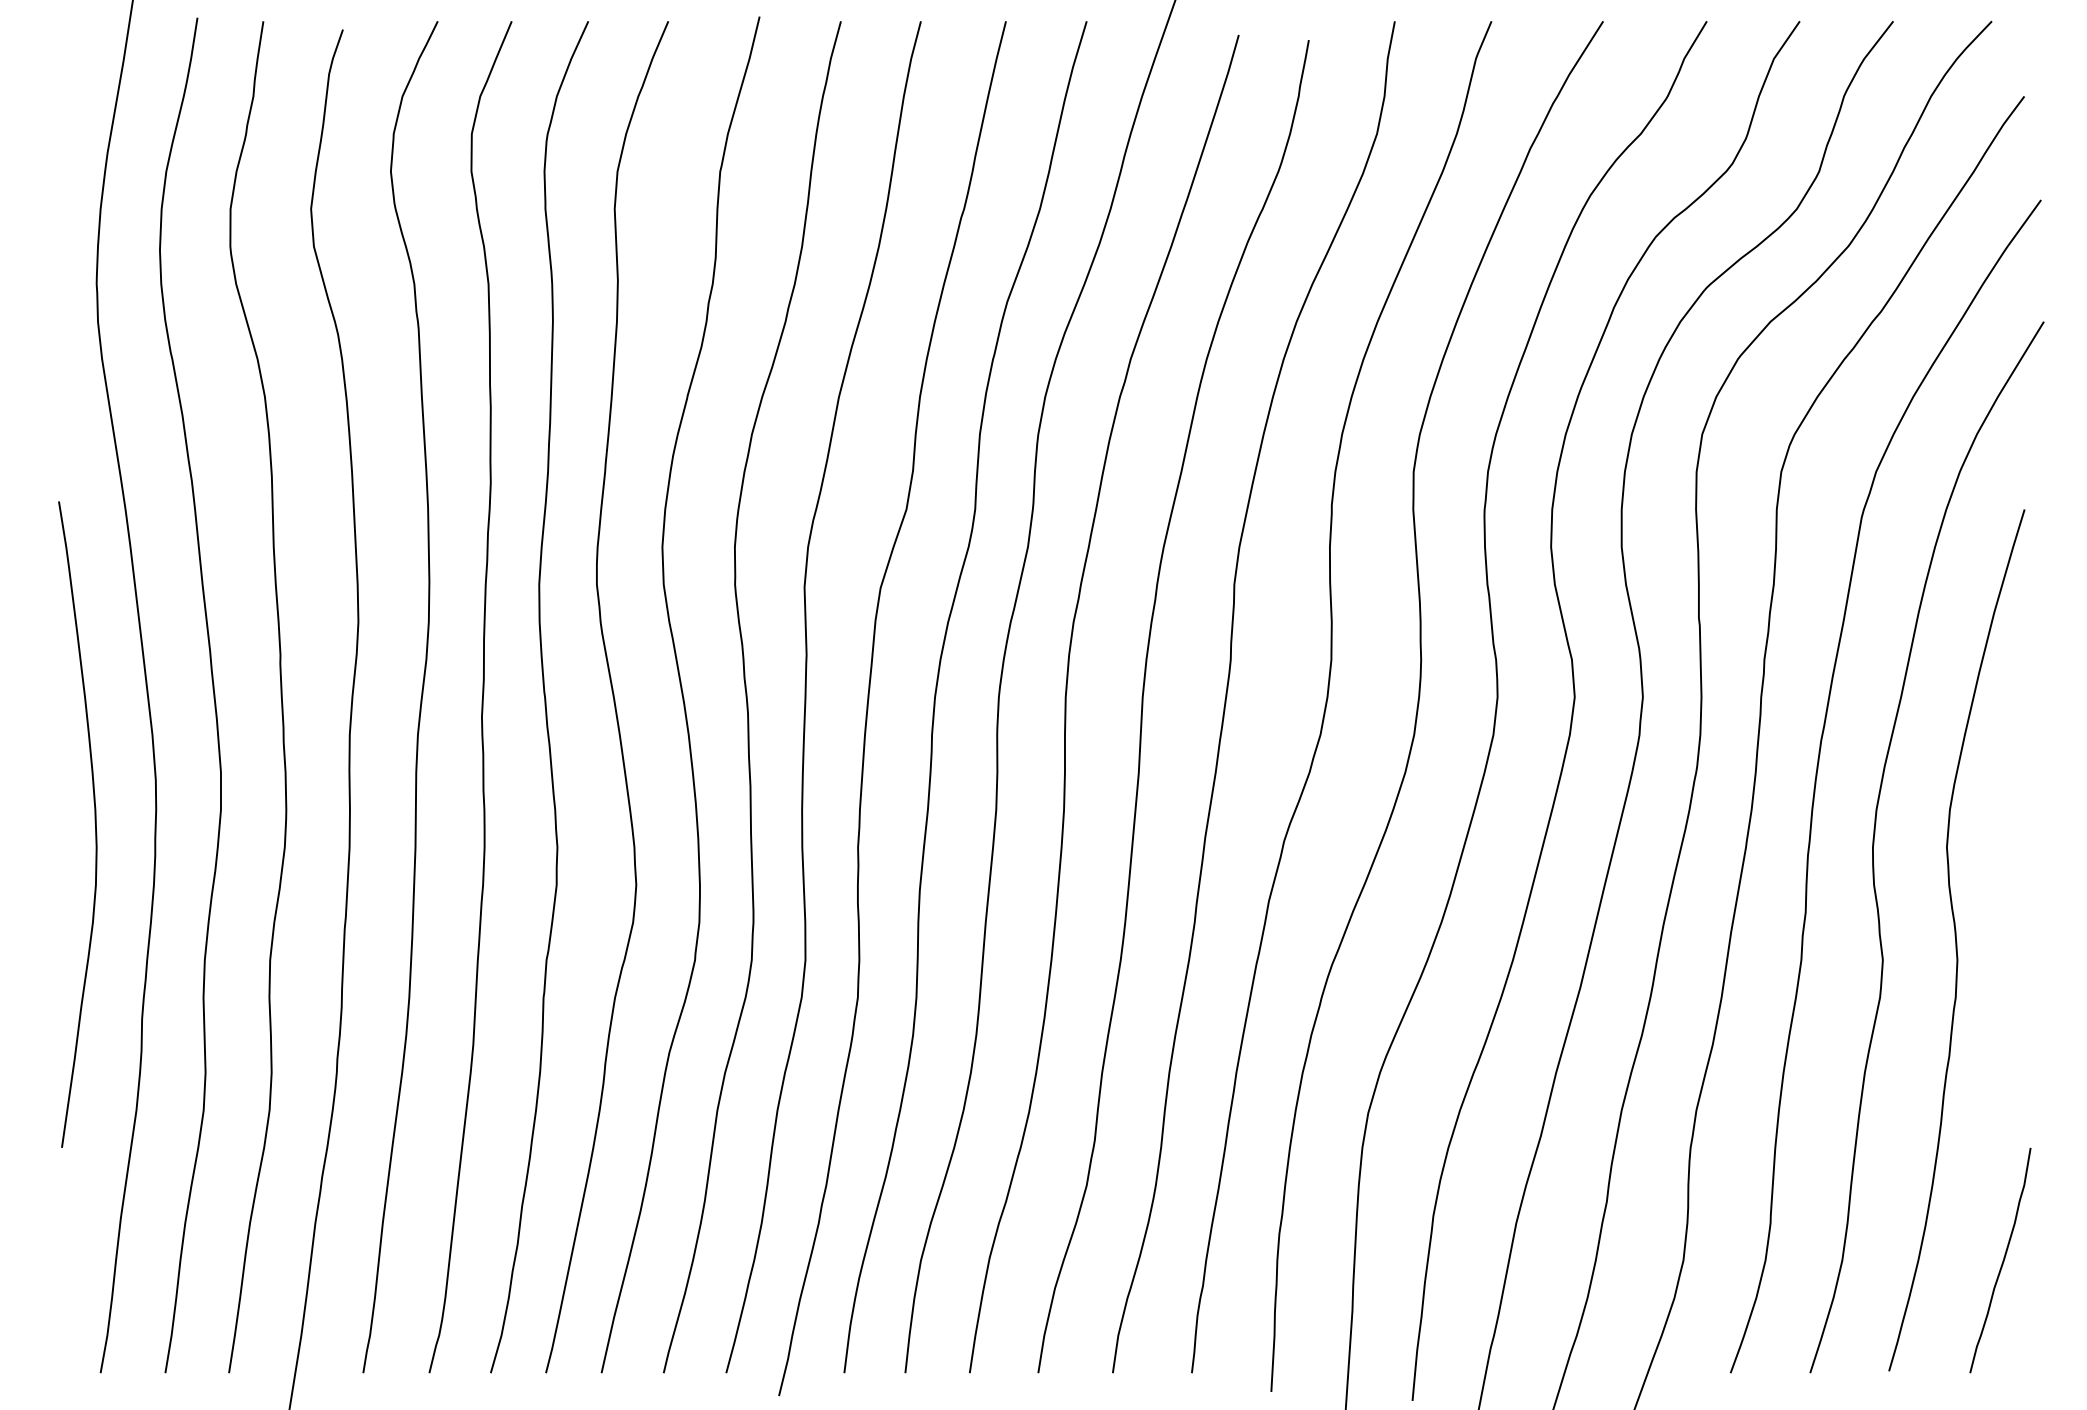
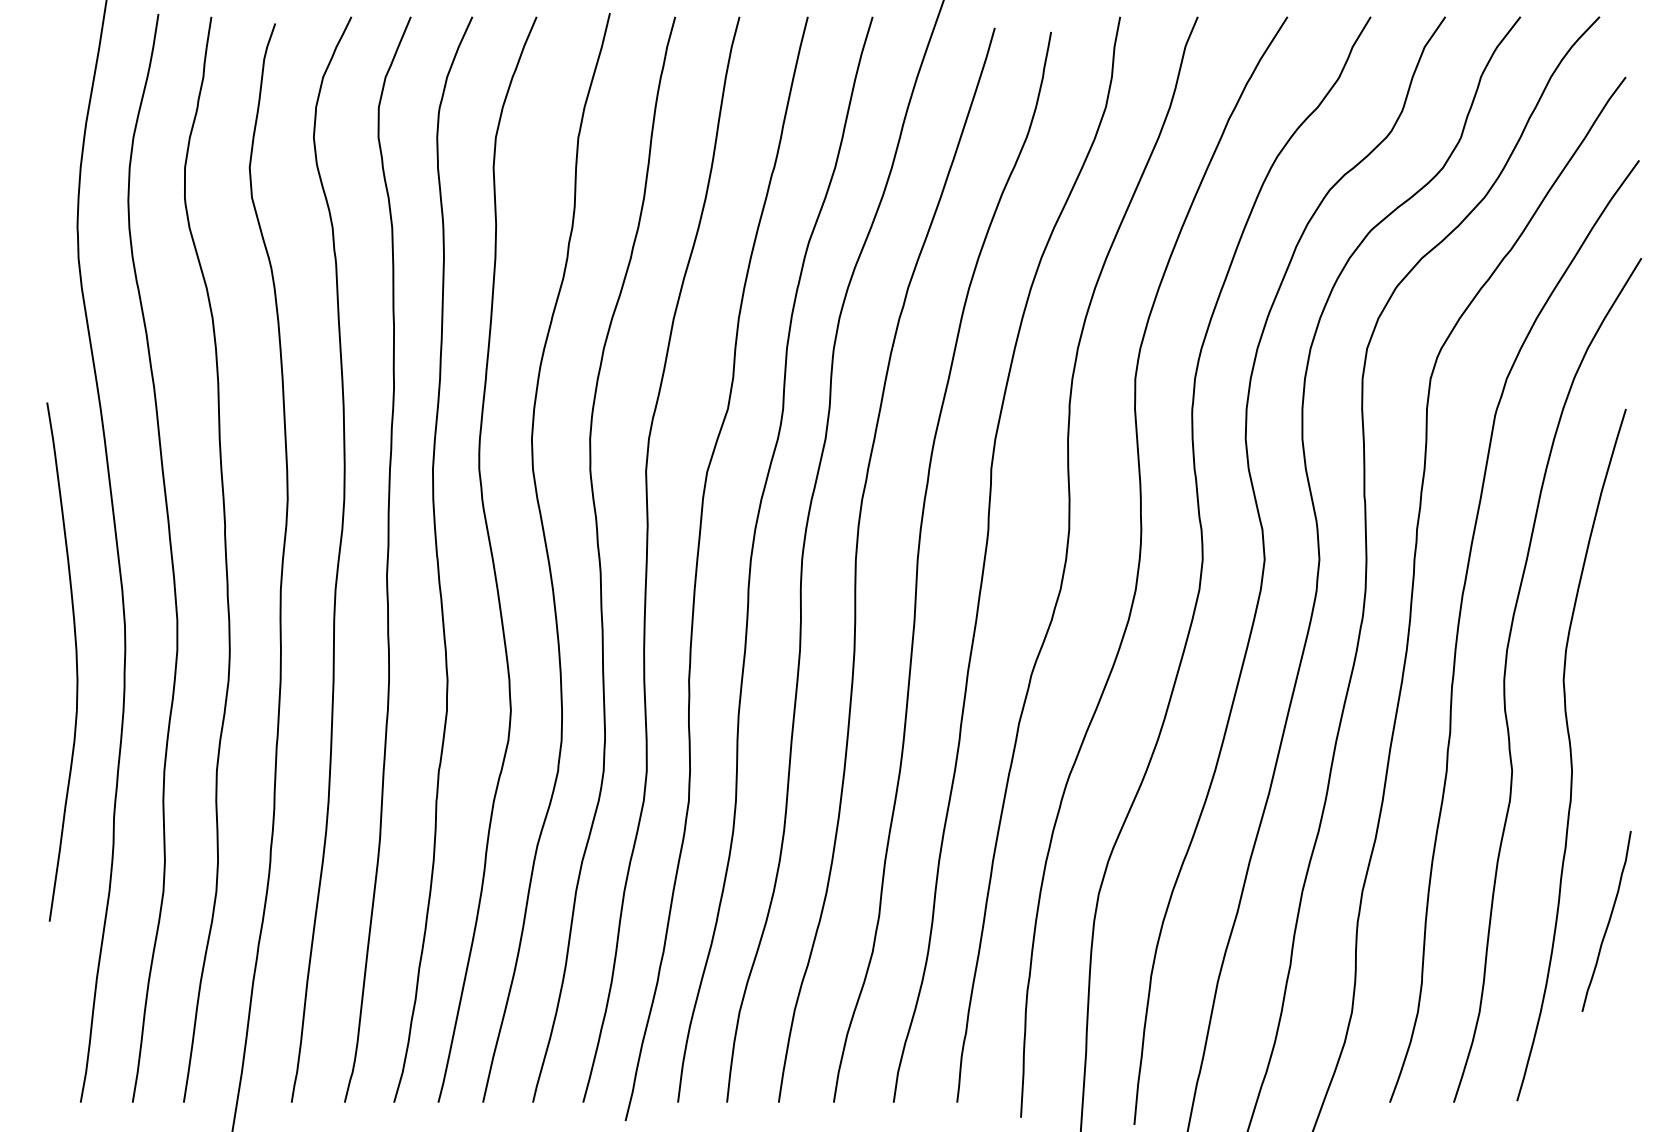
curve: (2002, 1260) -> (1608, 921), moved

